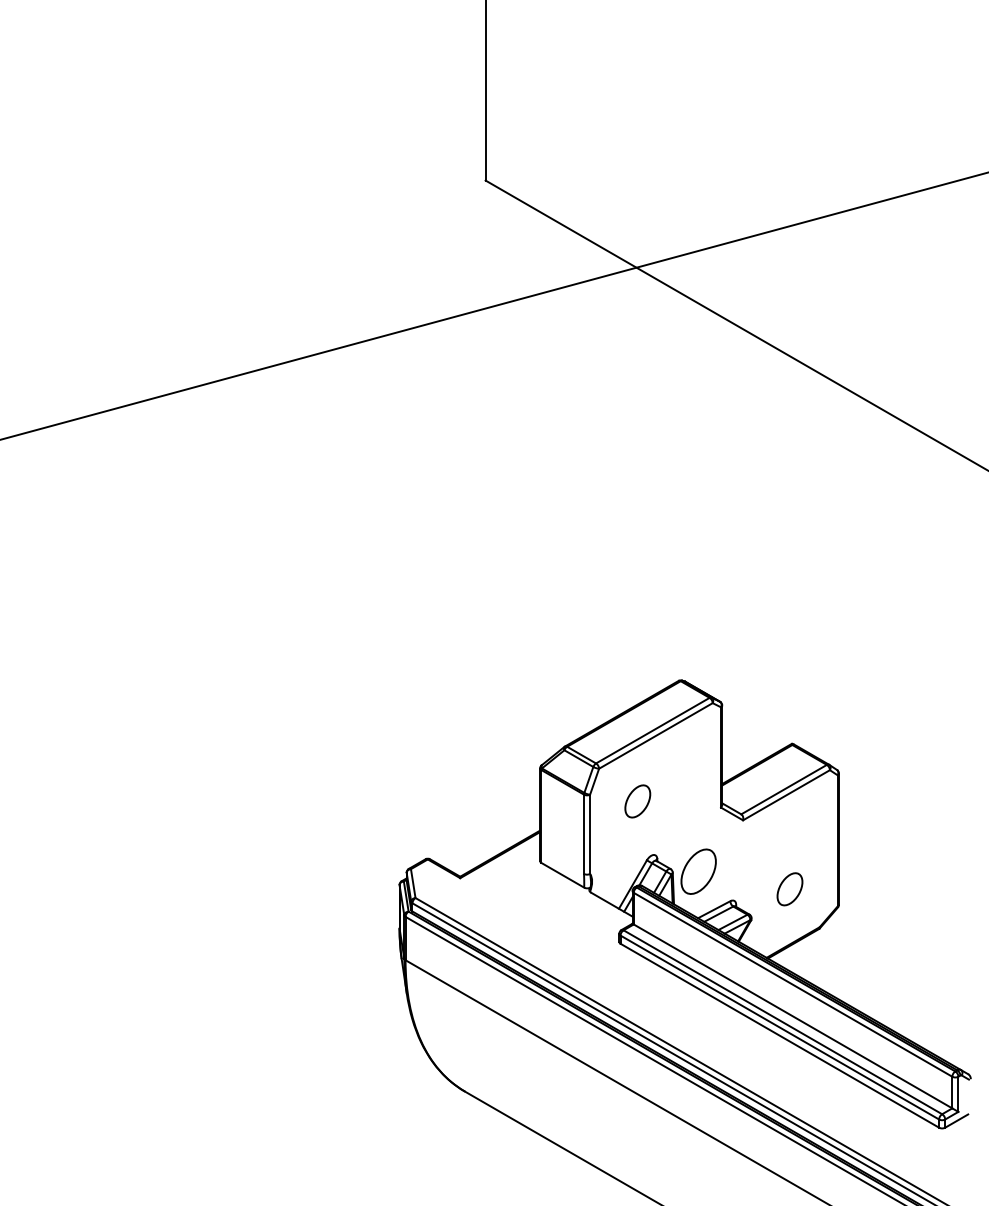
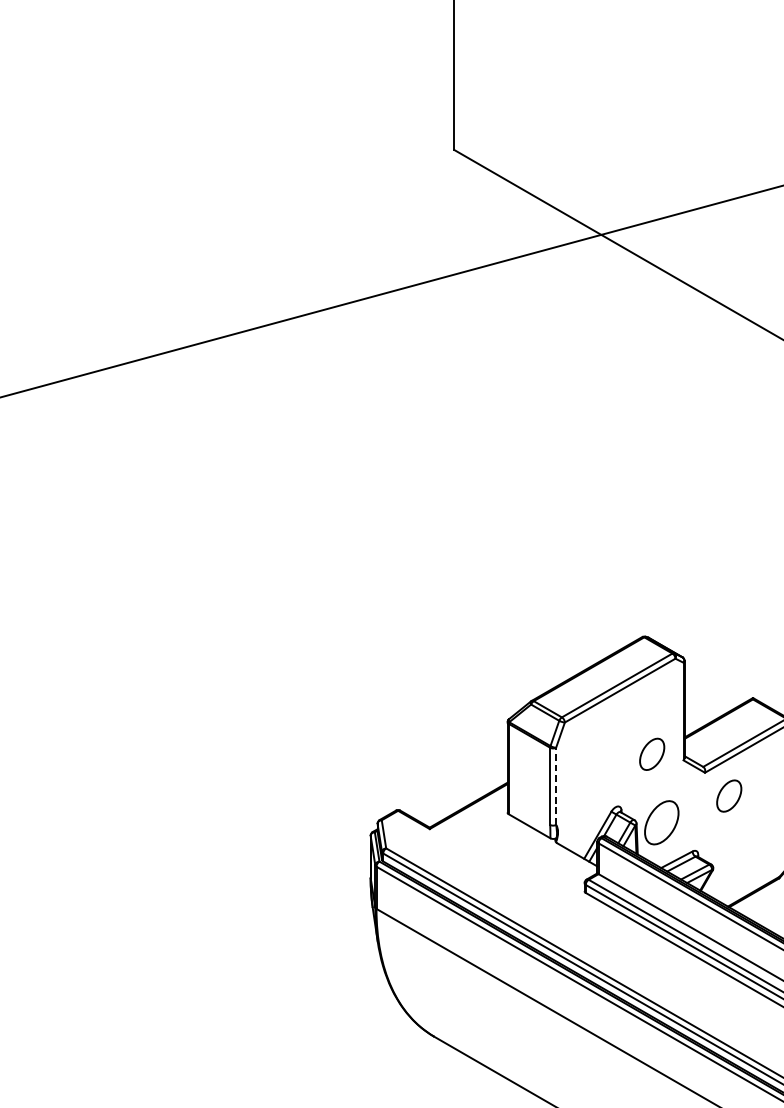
part: (637, 801) -> (651, 754), moved
line: (590, 834) -> (556, 786), solid -> dashed
part: (789, 889) -> (728, 796), moved

